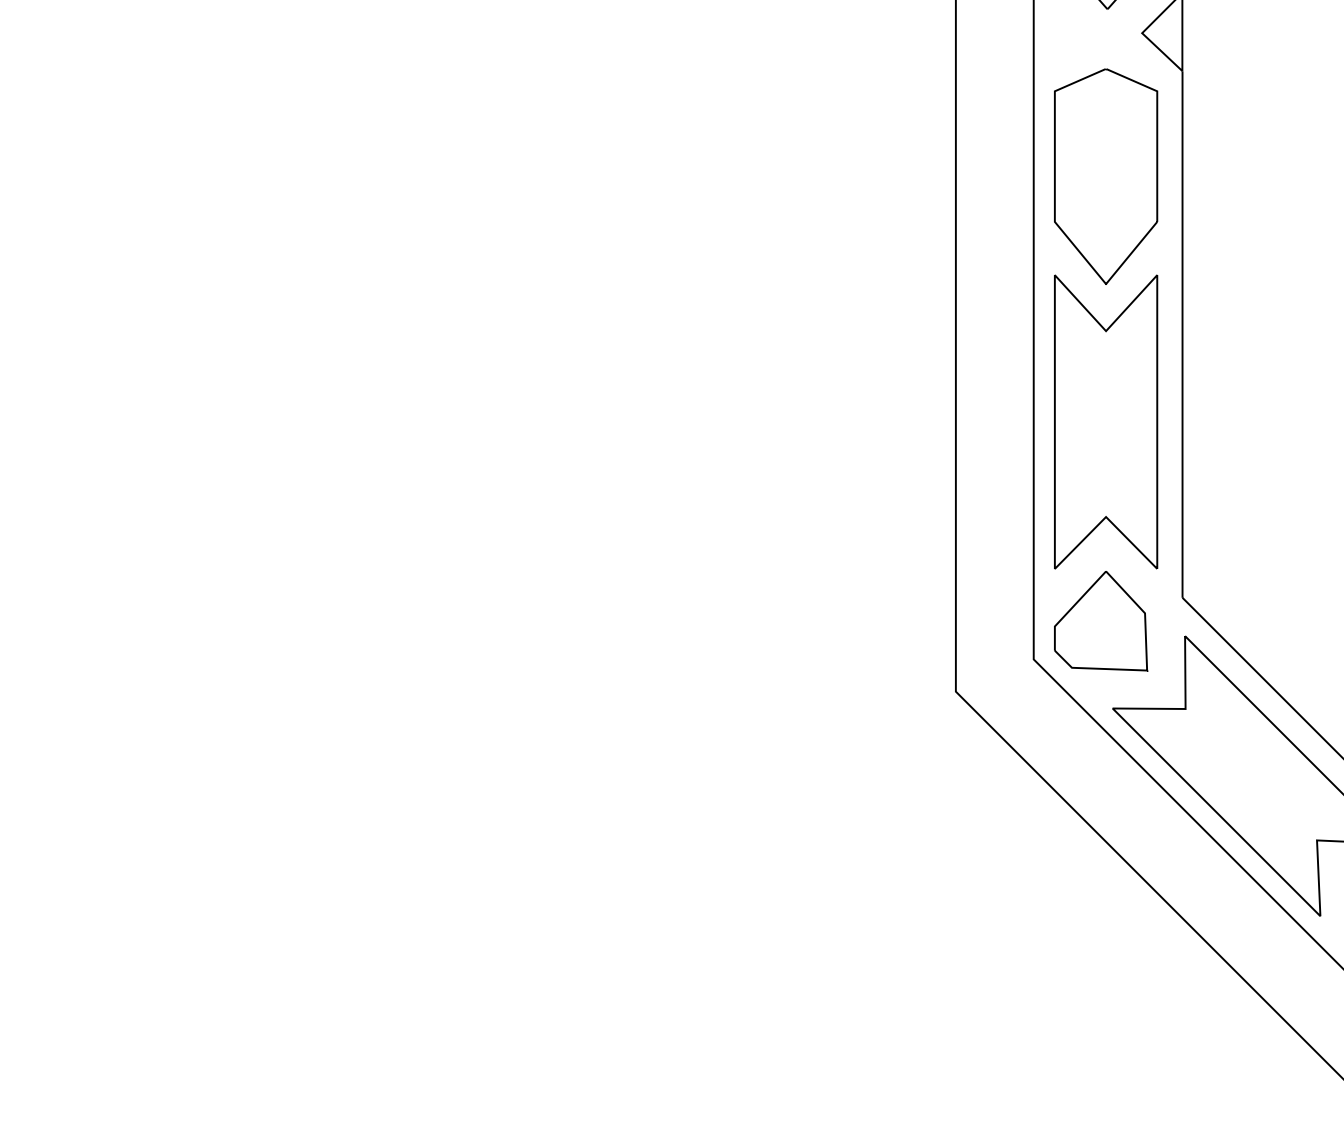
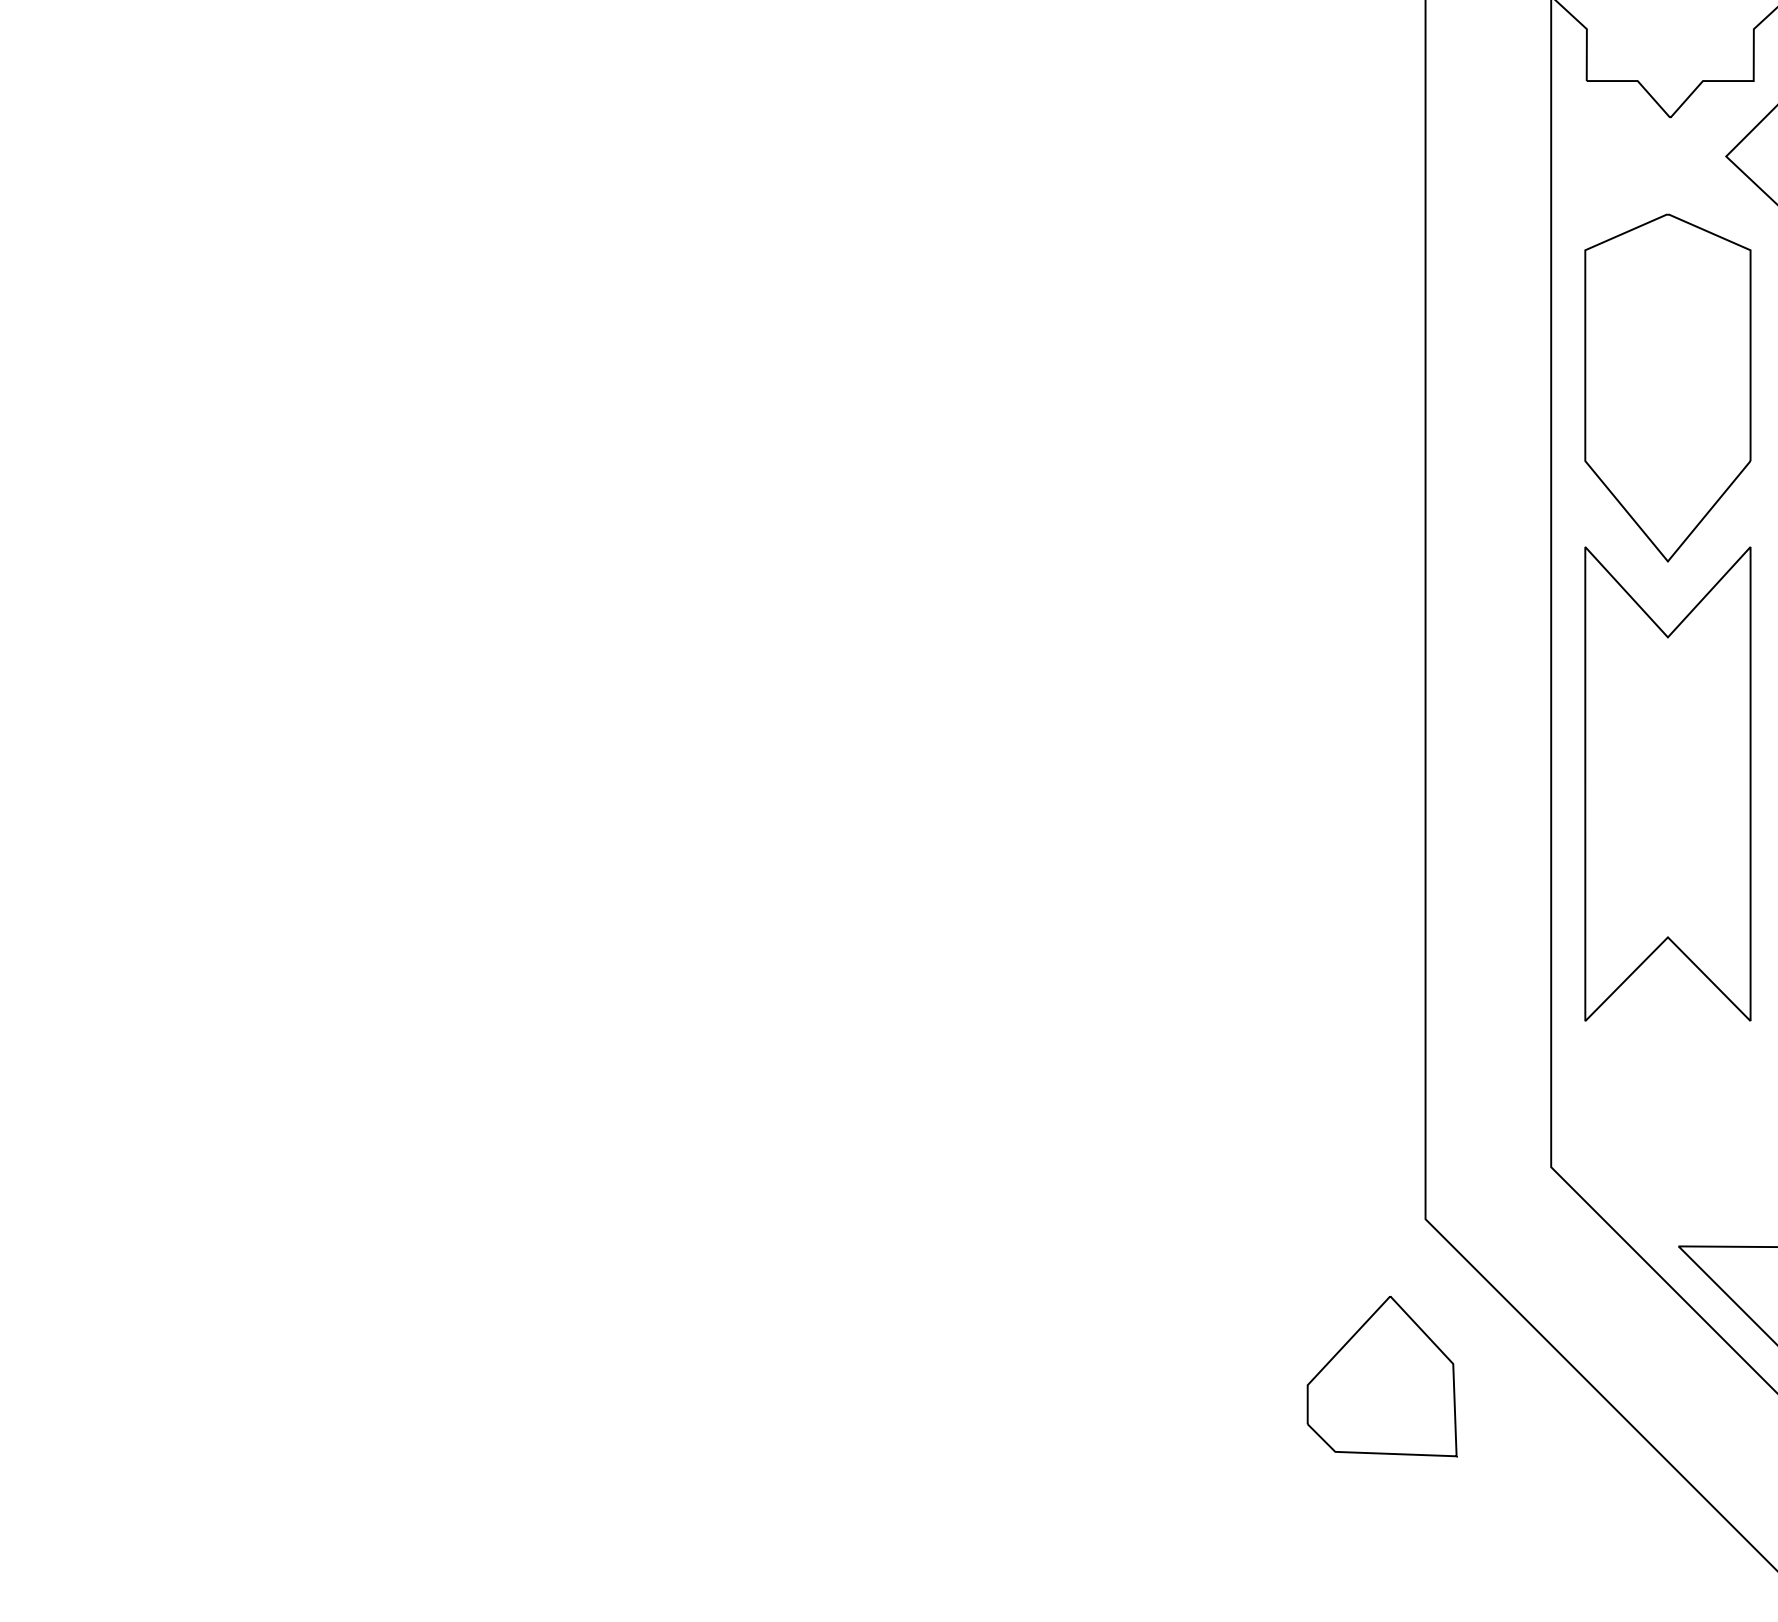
part: (1101, 621) -> (1382, 1377), moved

